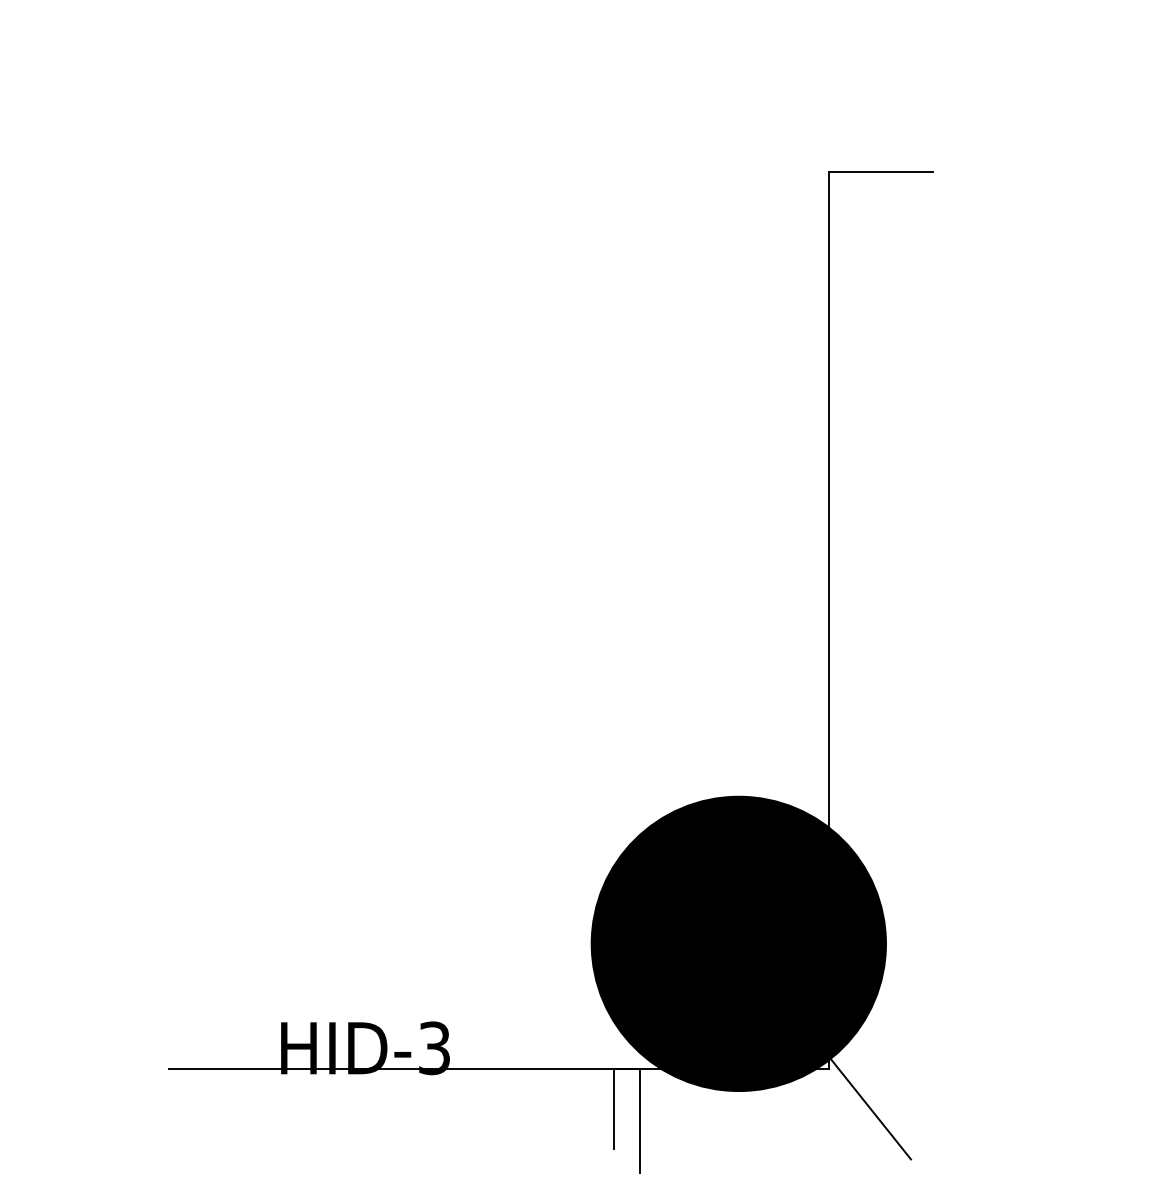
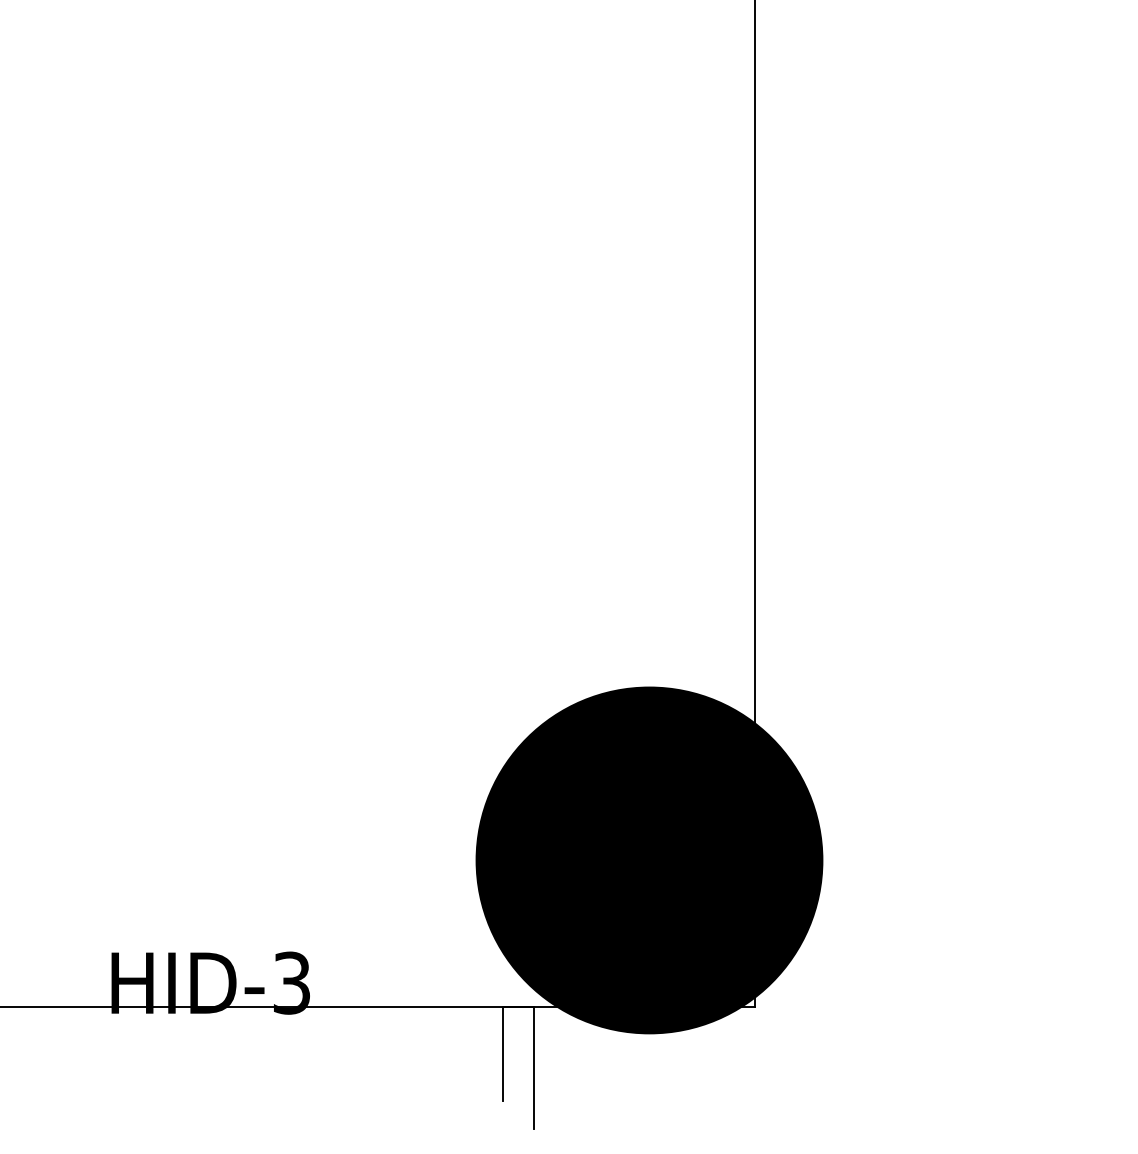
line: (870, 1108) -> (804, 1053), removed

